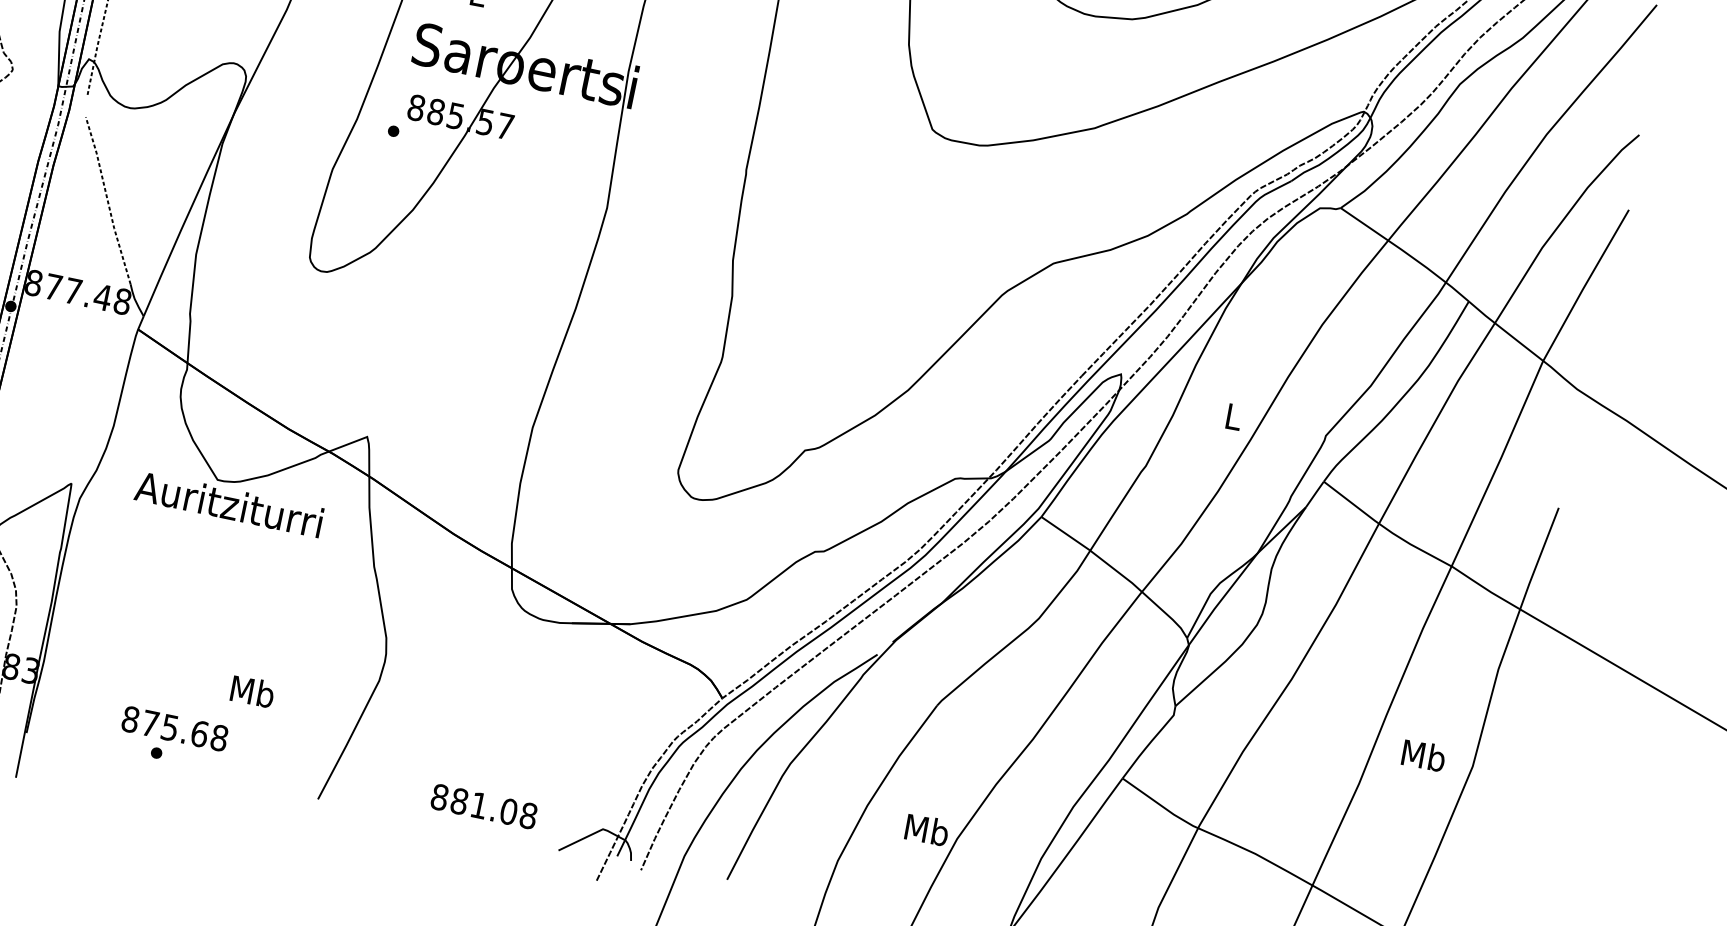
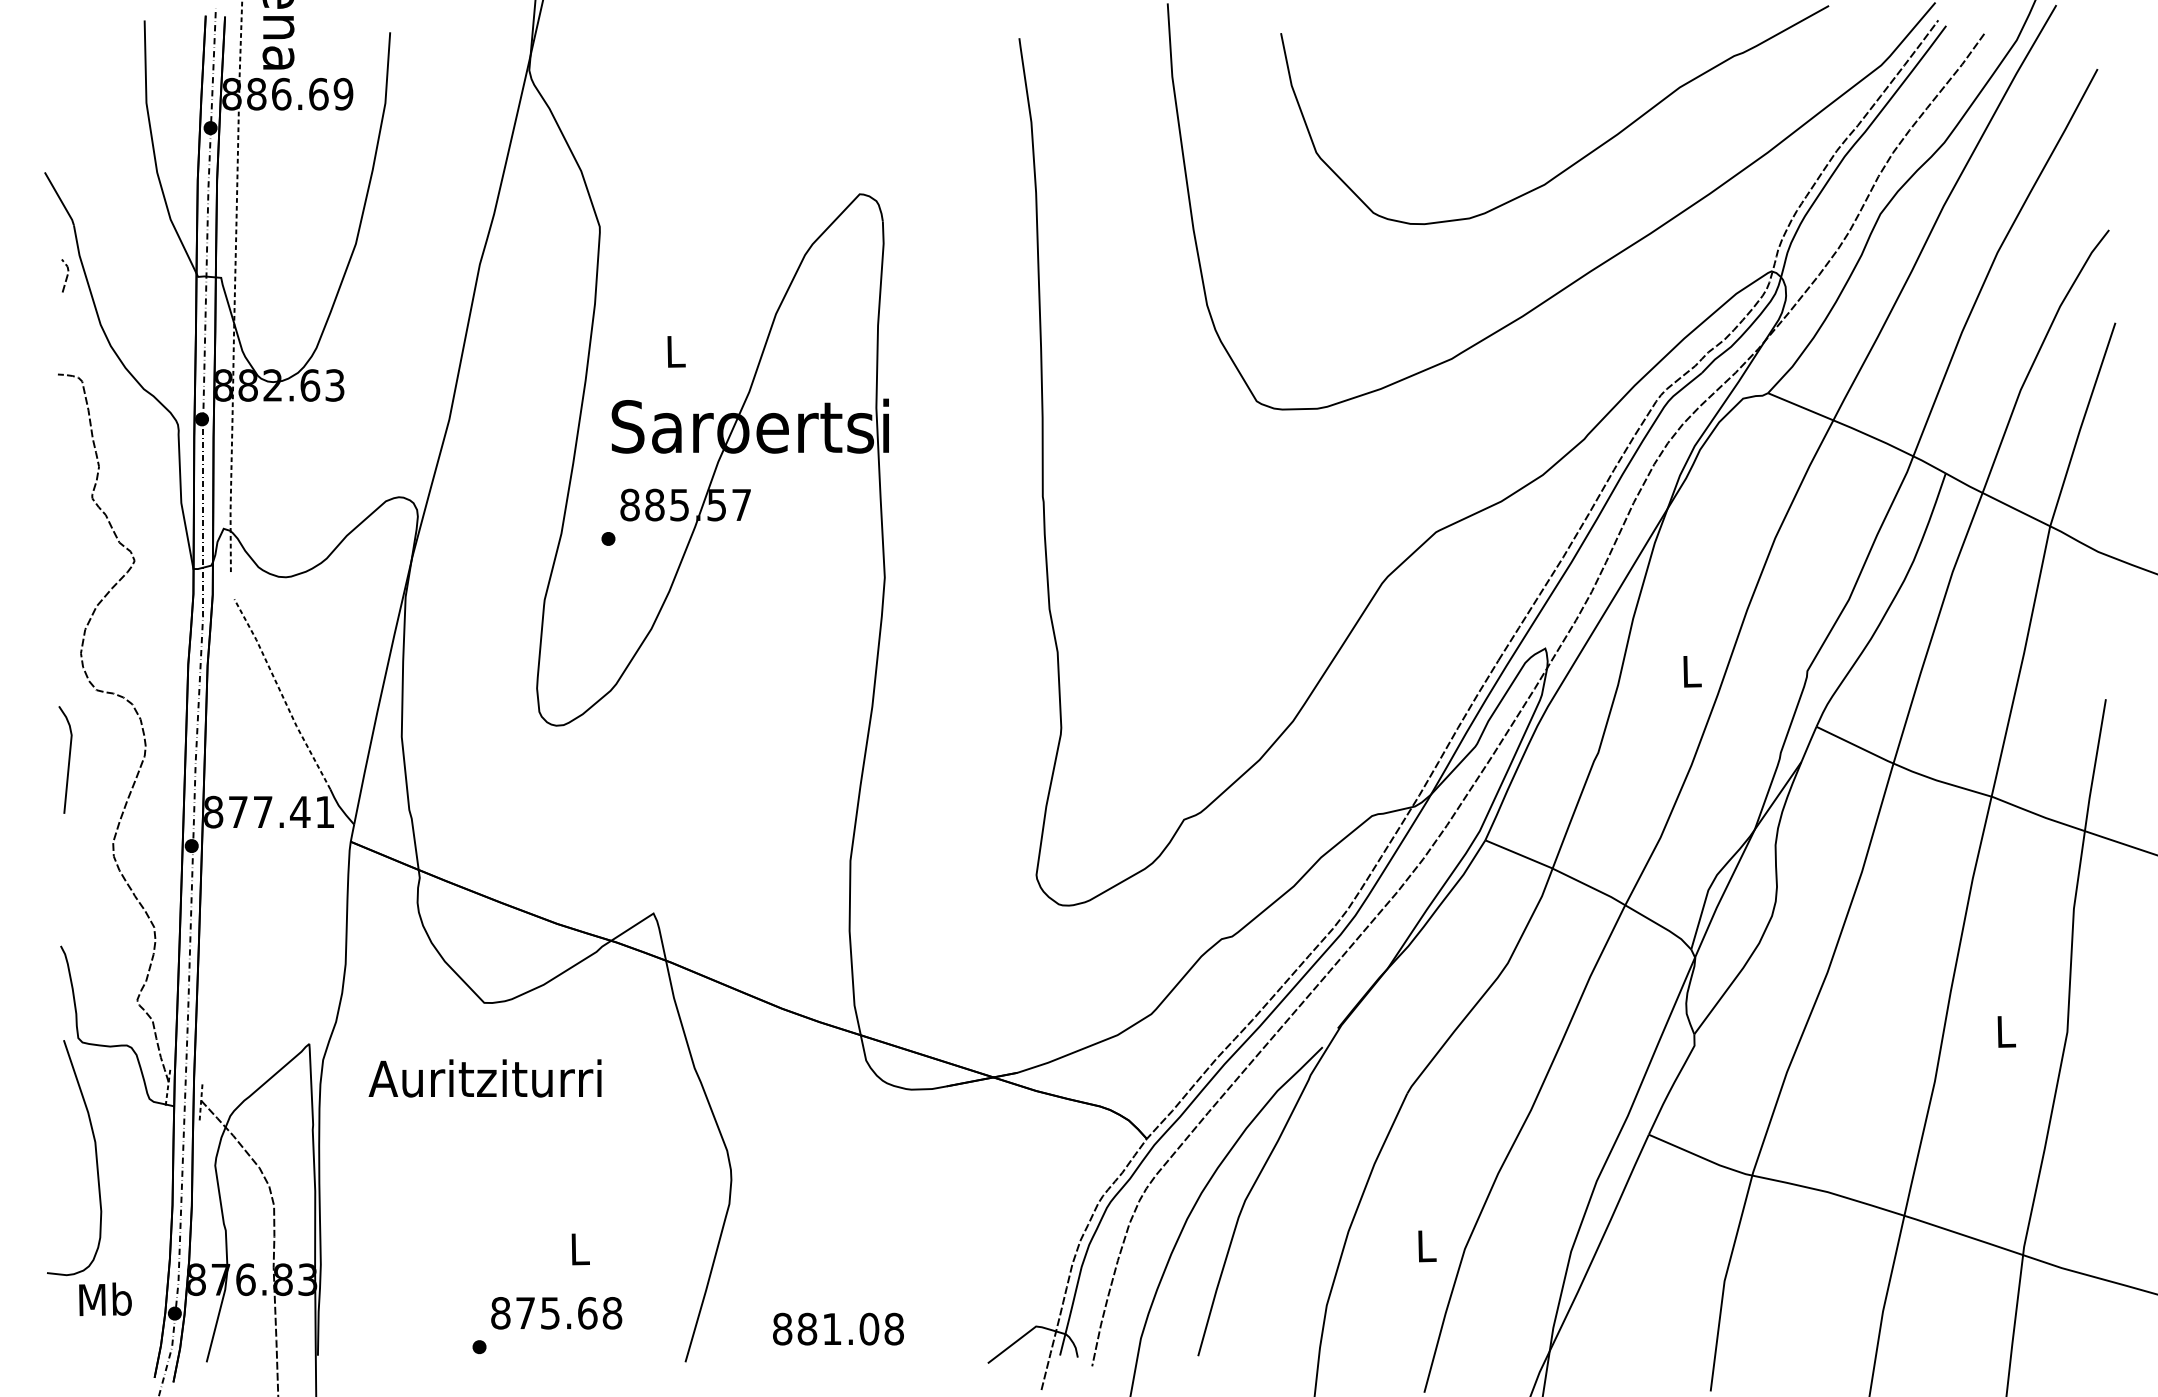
text: (122, 301) -> (324, 811), 877.48 -> 877.41
text: (228, 504) -> (484, 1078), moved
text: (252, 691) -> (579, 1248), Mb -> L
text: (174, 728) -> (556, 1313), moved
text: (1423, 755) -> (2005, 1031), Mb -> L
text: (484, 806) -> (838, 1328), moved
text: (927, 829) -> (1426, 1245), Mb -> L

